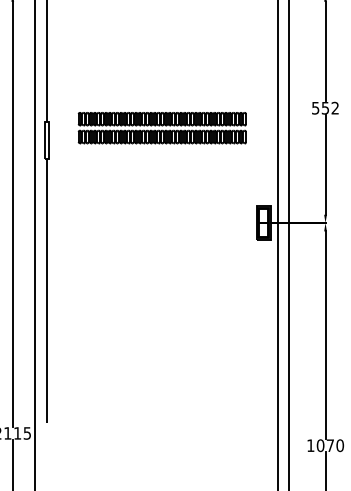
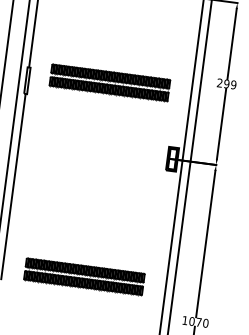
text: (325, 107) -> (226, 83), 552 -> 299
part: (161, 403) -> (83, 276), added

